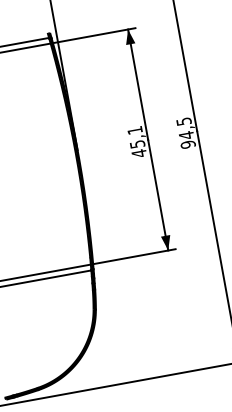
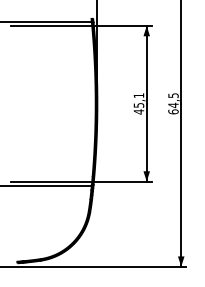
text: (188, 144) -> (173, 111), 94,5 -> 64,5

